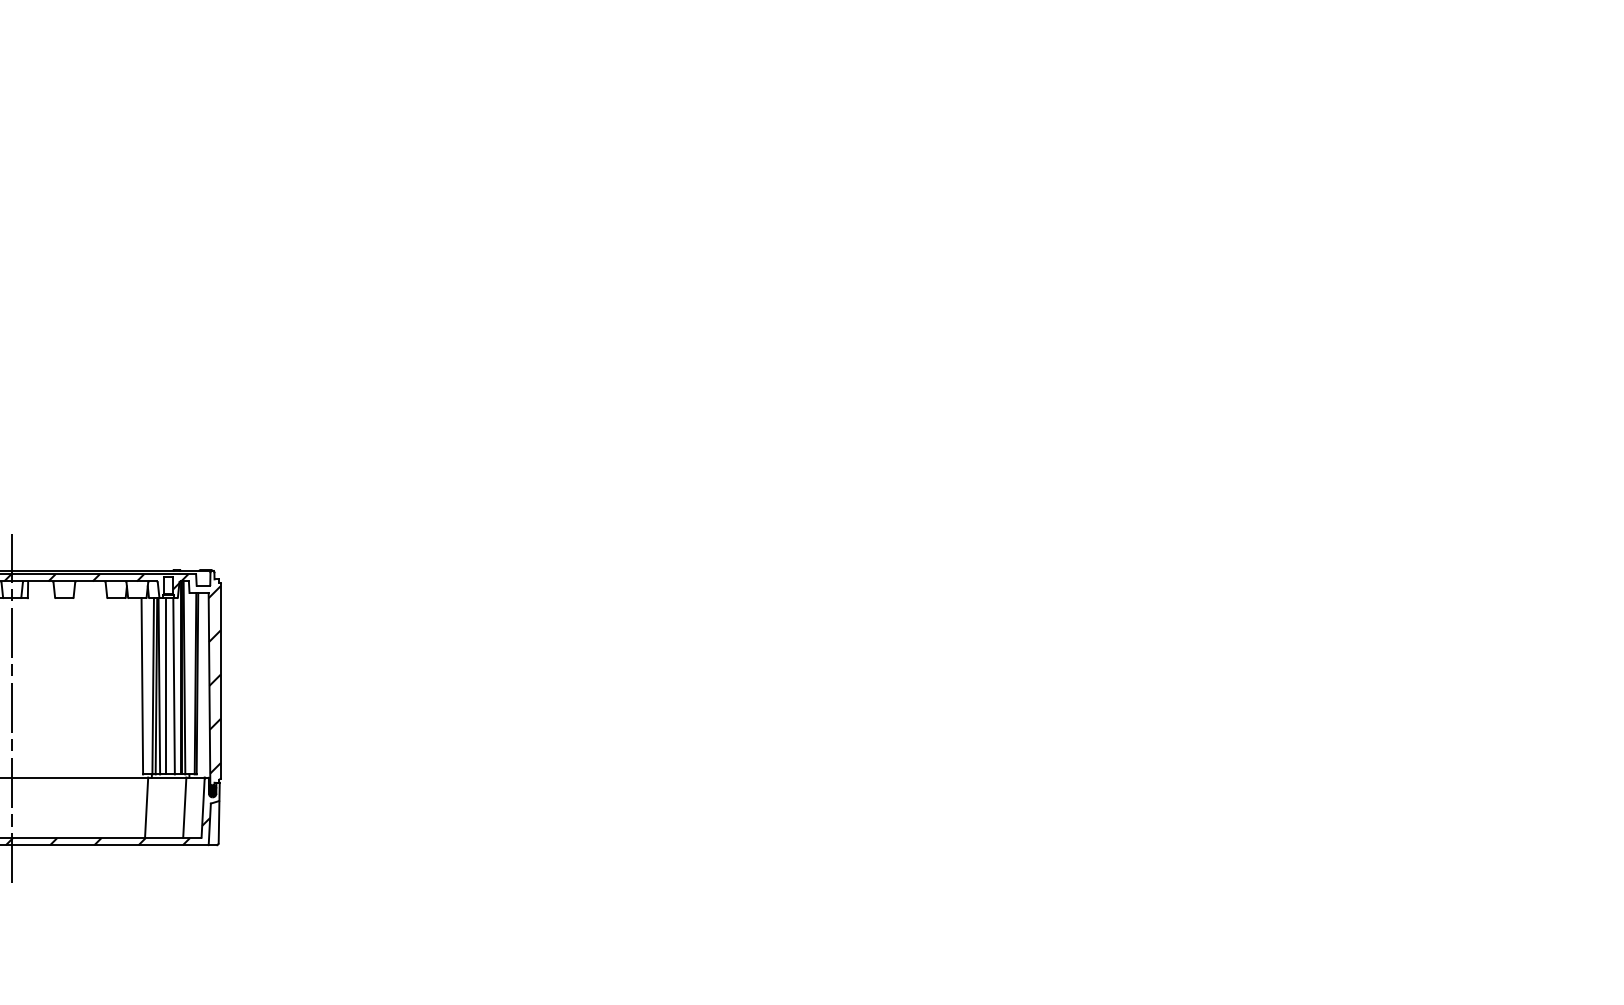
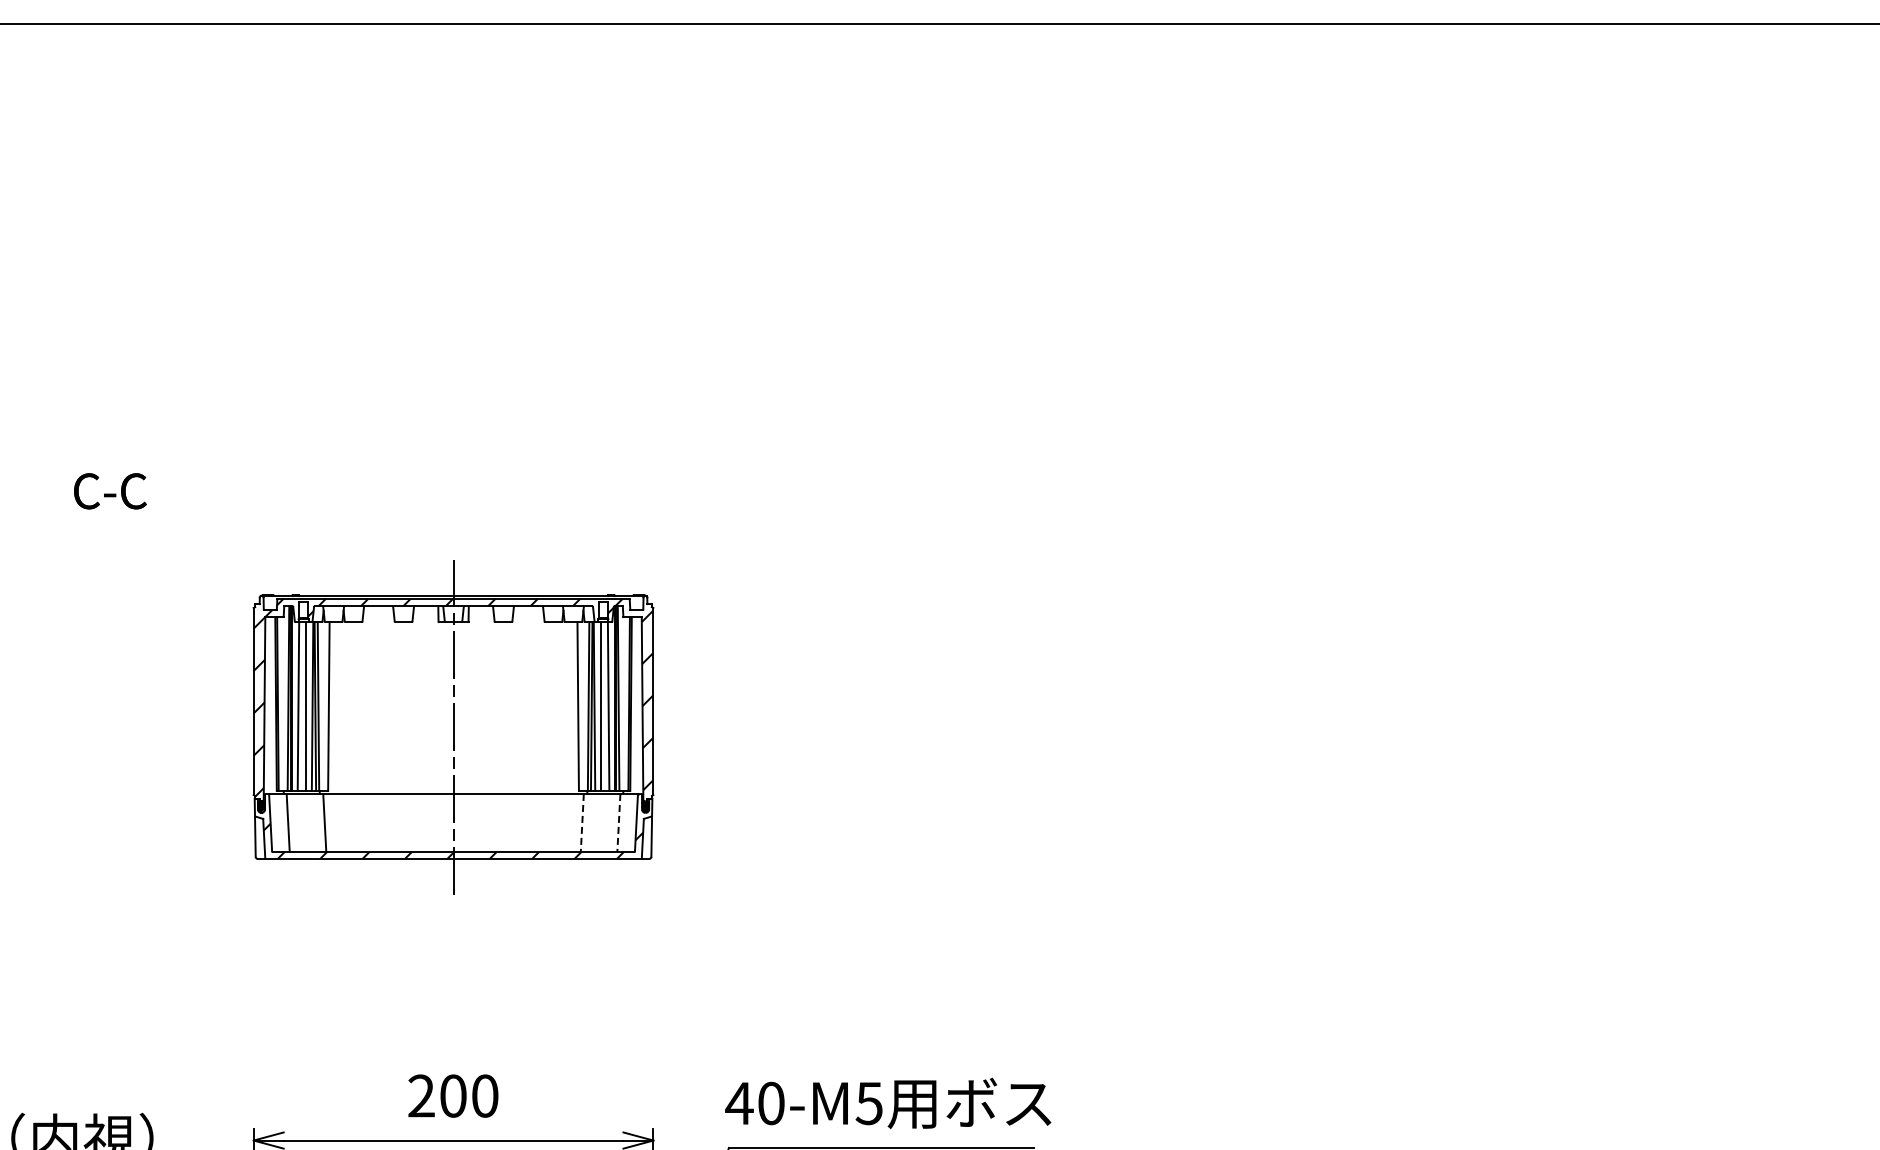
line: (146, 807) -> (582, 822), solid -> dashed
line: (184, 807) -> (618, 822), solid -> dashed

